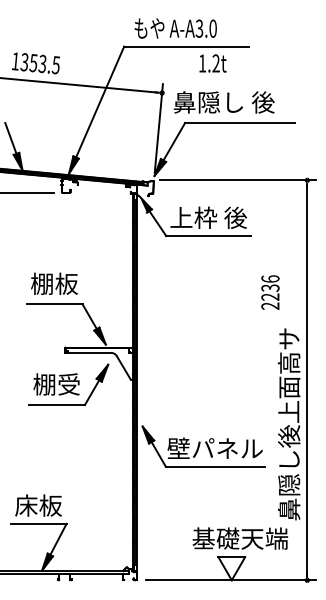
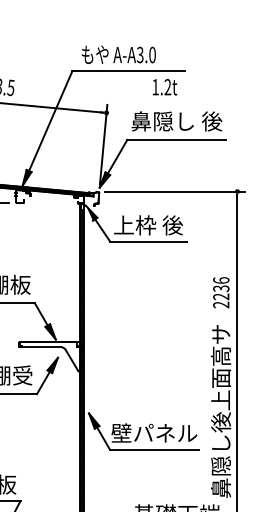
text: (212, 63) -> (164, 87), moved
text: (223, 102) -> (176, 121), moved
text: (270, 292) -> (221, 292), moved

